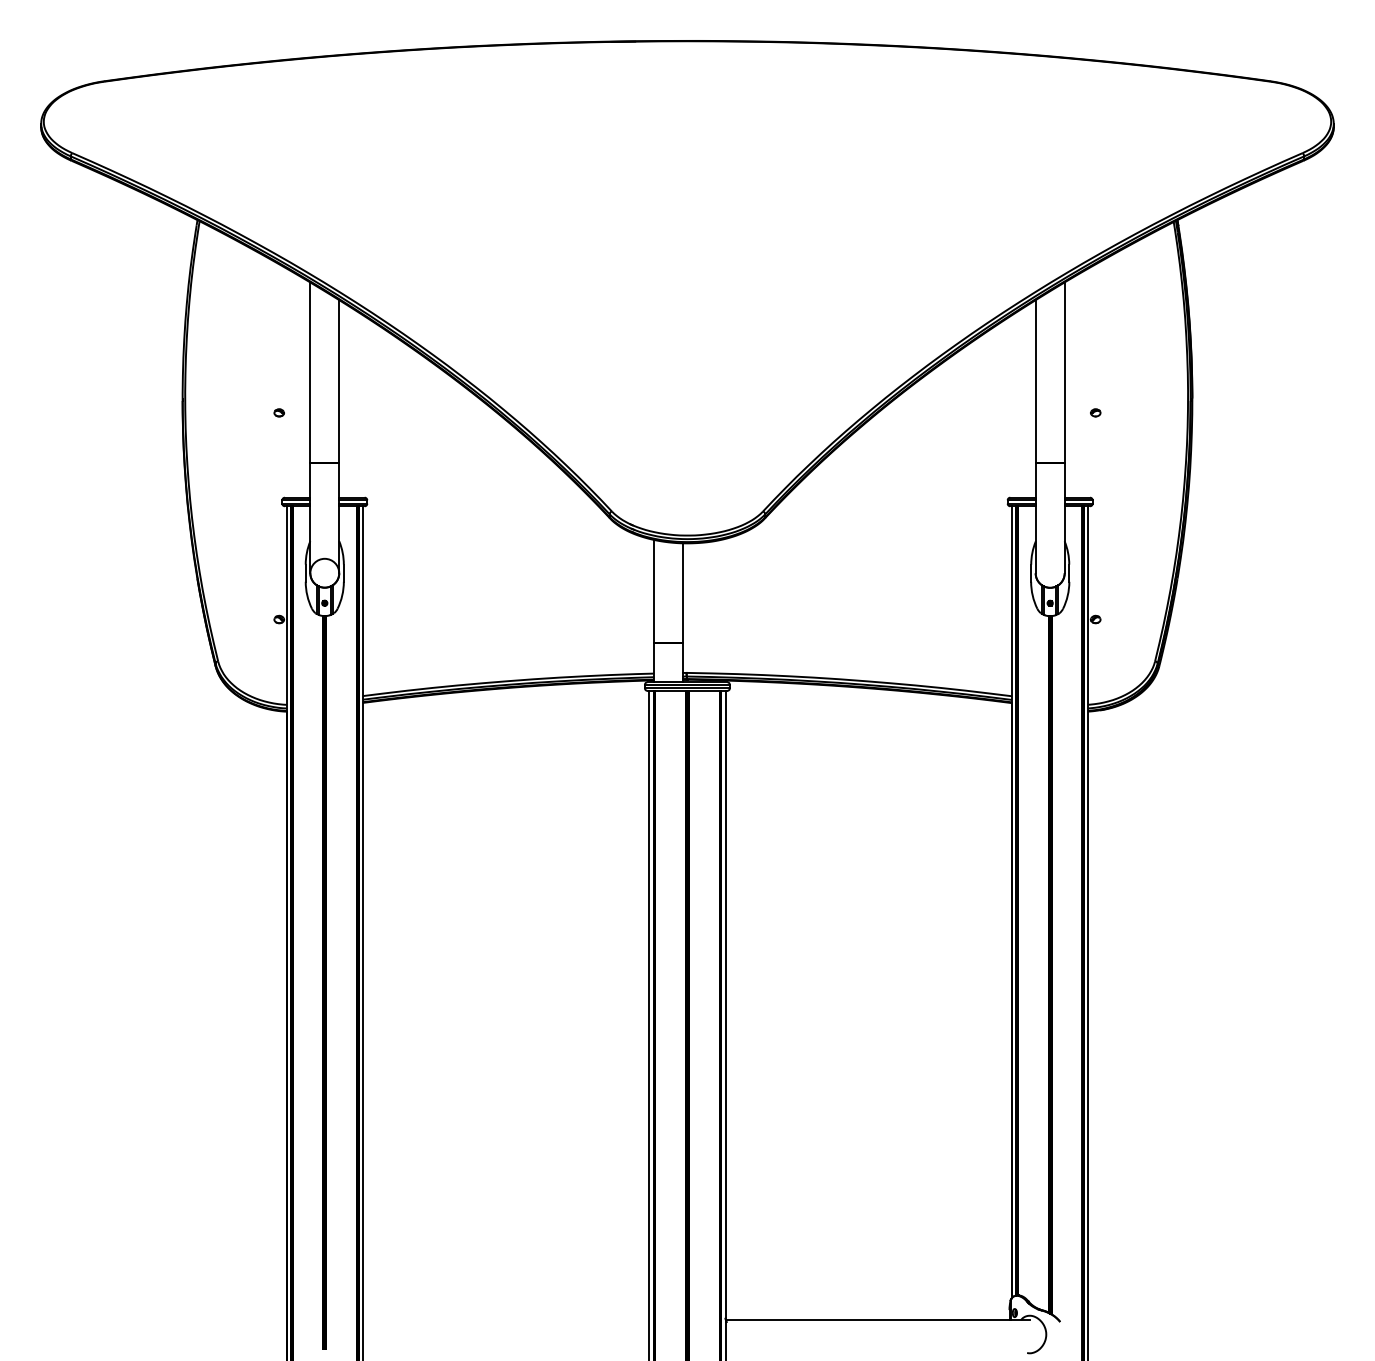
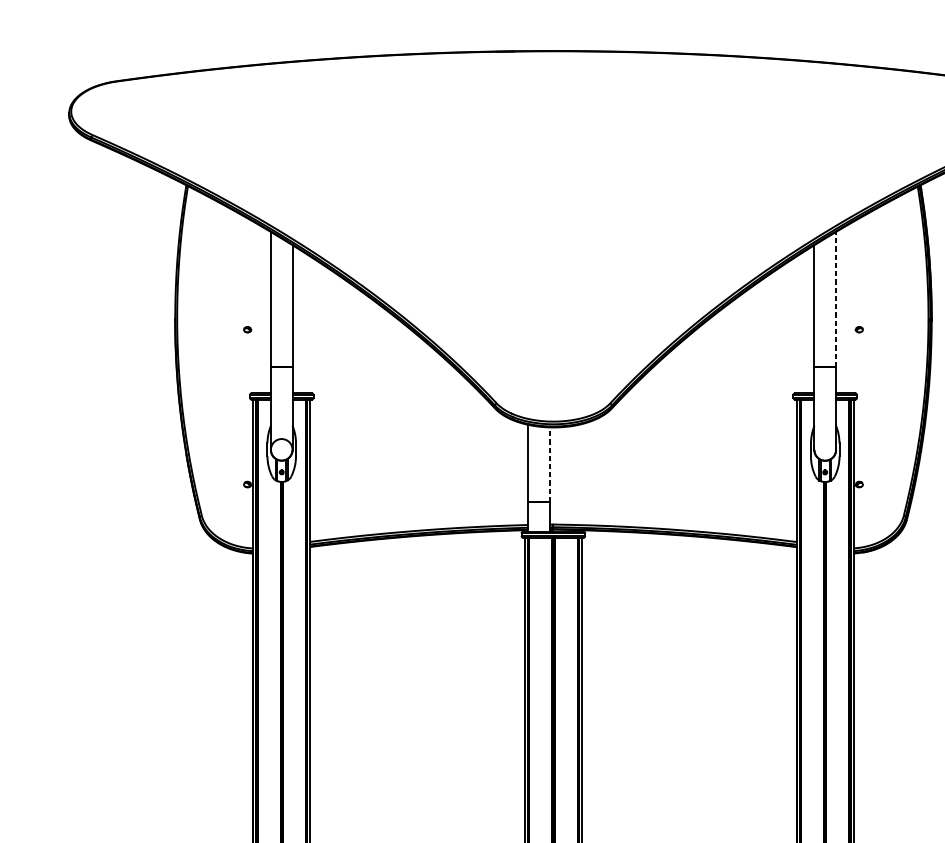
line: (1064, 372) -> (835, 299), solid -> dashed
line: (683, 593) -> (550, 465), solid -> dashed

